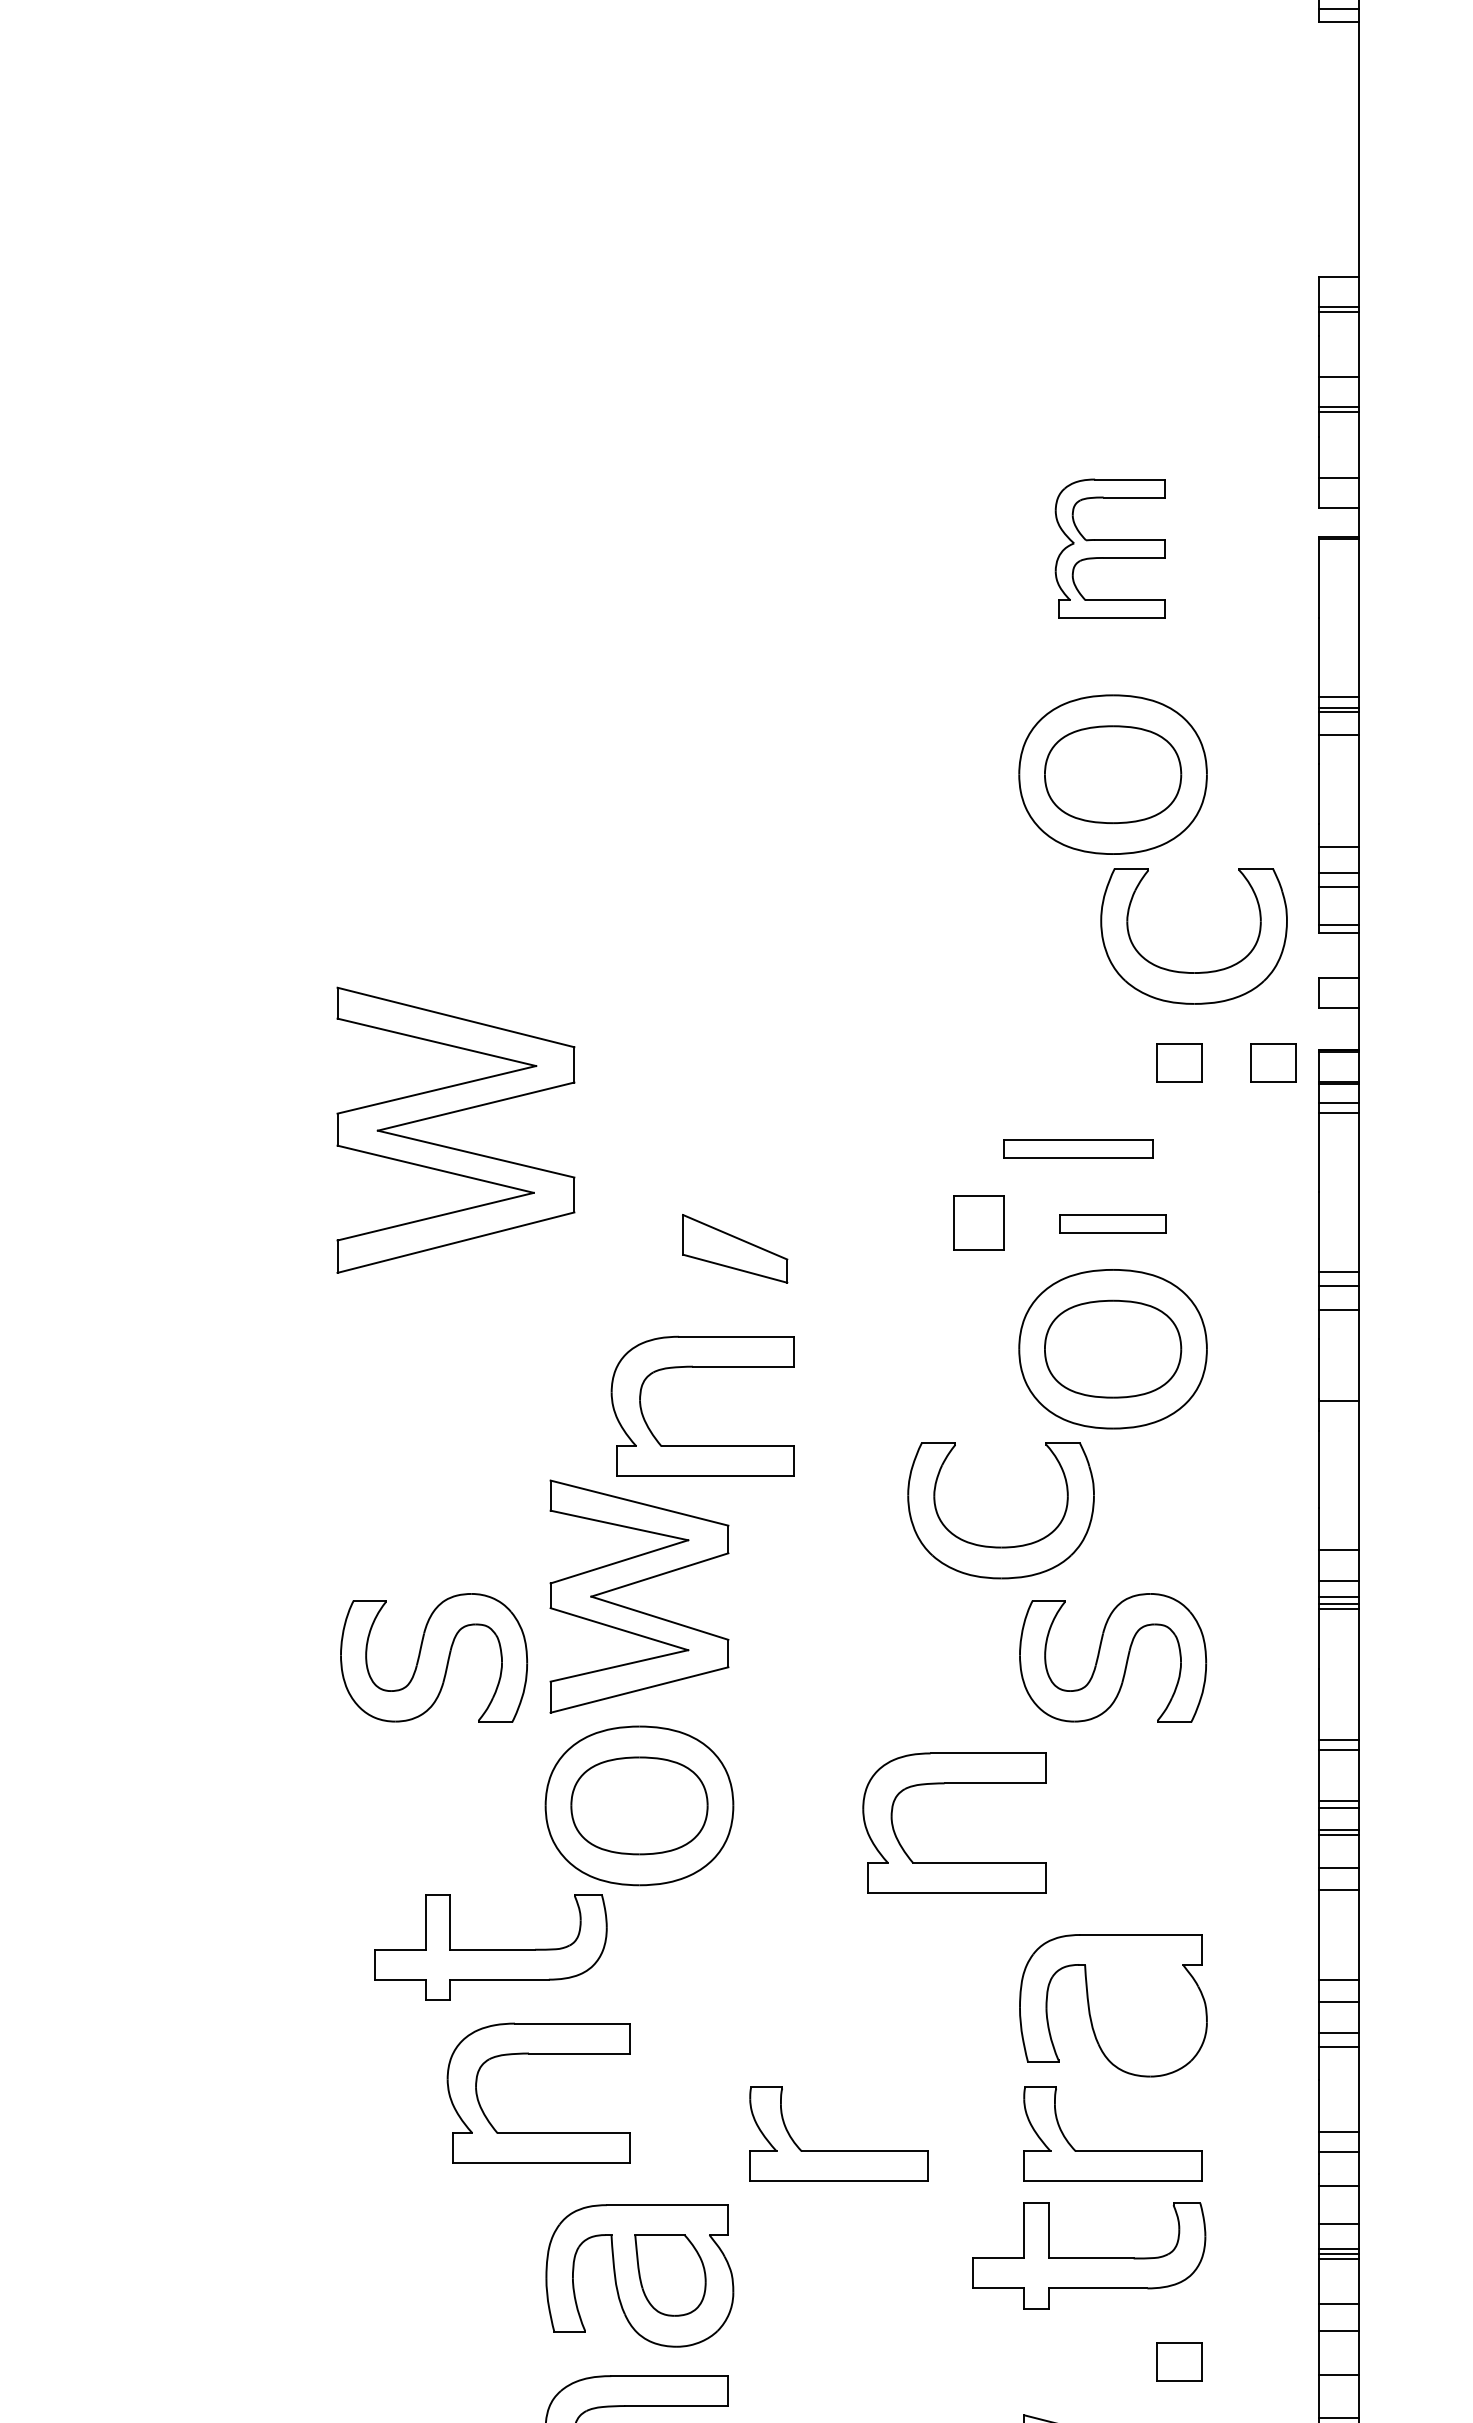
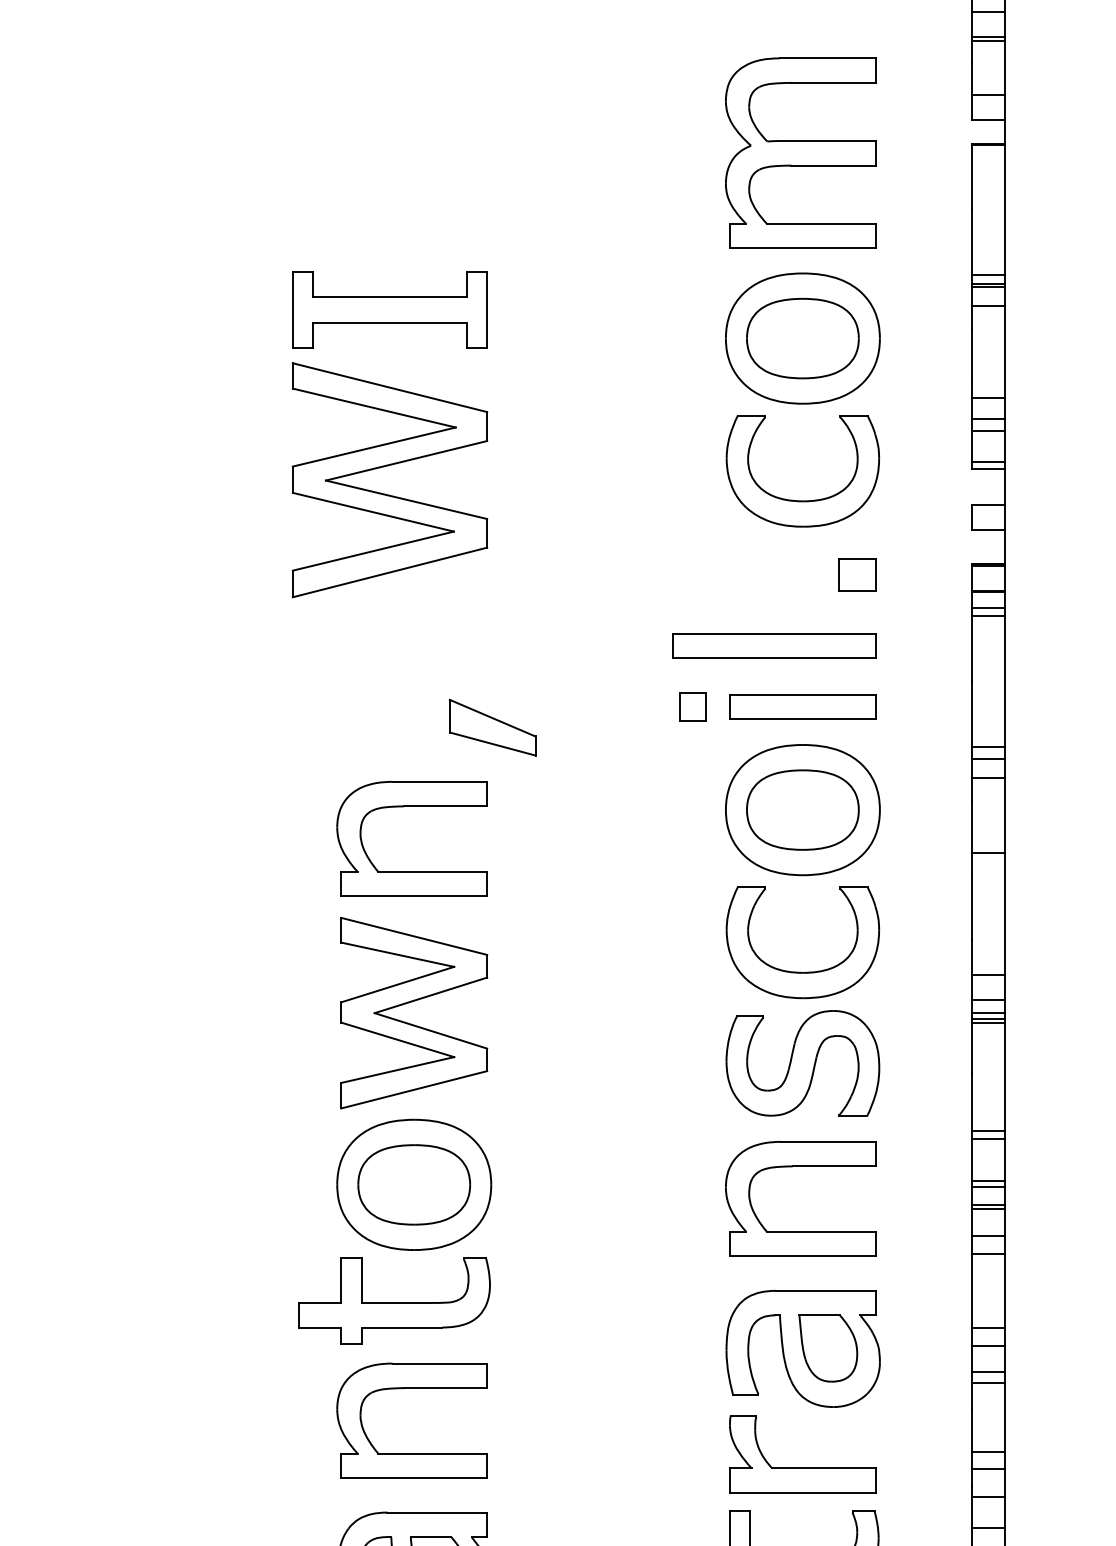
part: (1110, 548) -> (800, 152), size x1.67
part: (609, 739) -> (389, 309), added
part: (1187, 971) -> (797, 500), moved
part: (1273, 1062) -> (934, 574), removed
part: (453, 1113) -> (387, 466), moved
part: (1078, 1148) -> (774, 645), size x1.67
part: (979, 1223) -> (693, 706), size x0.62
part: (1112, 1223) -> (802, 706), size x1.67
part: (702, 1367) -> (411, 807), moved
part: (1000, 1546) -> (802, 972), moved
part: (434, 1657) -> (245, 1063), removed
part: (954, 1783) -> (800, 1166), moved
part: (490, 1947) -> (394, 1301), moved
part: (1144, 2005) -> (828, 1348), added
part: (538, 2054) -> (411, 1388), moved
part: (838, 2150) -> (577, 1467), removed

